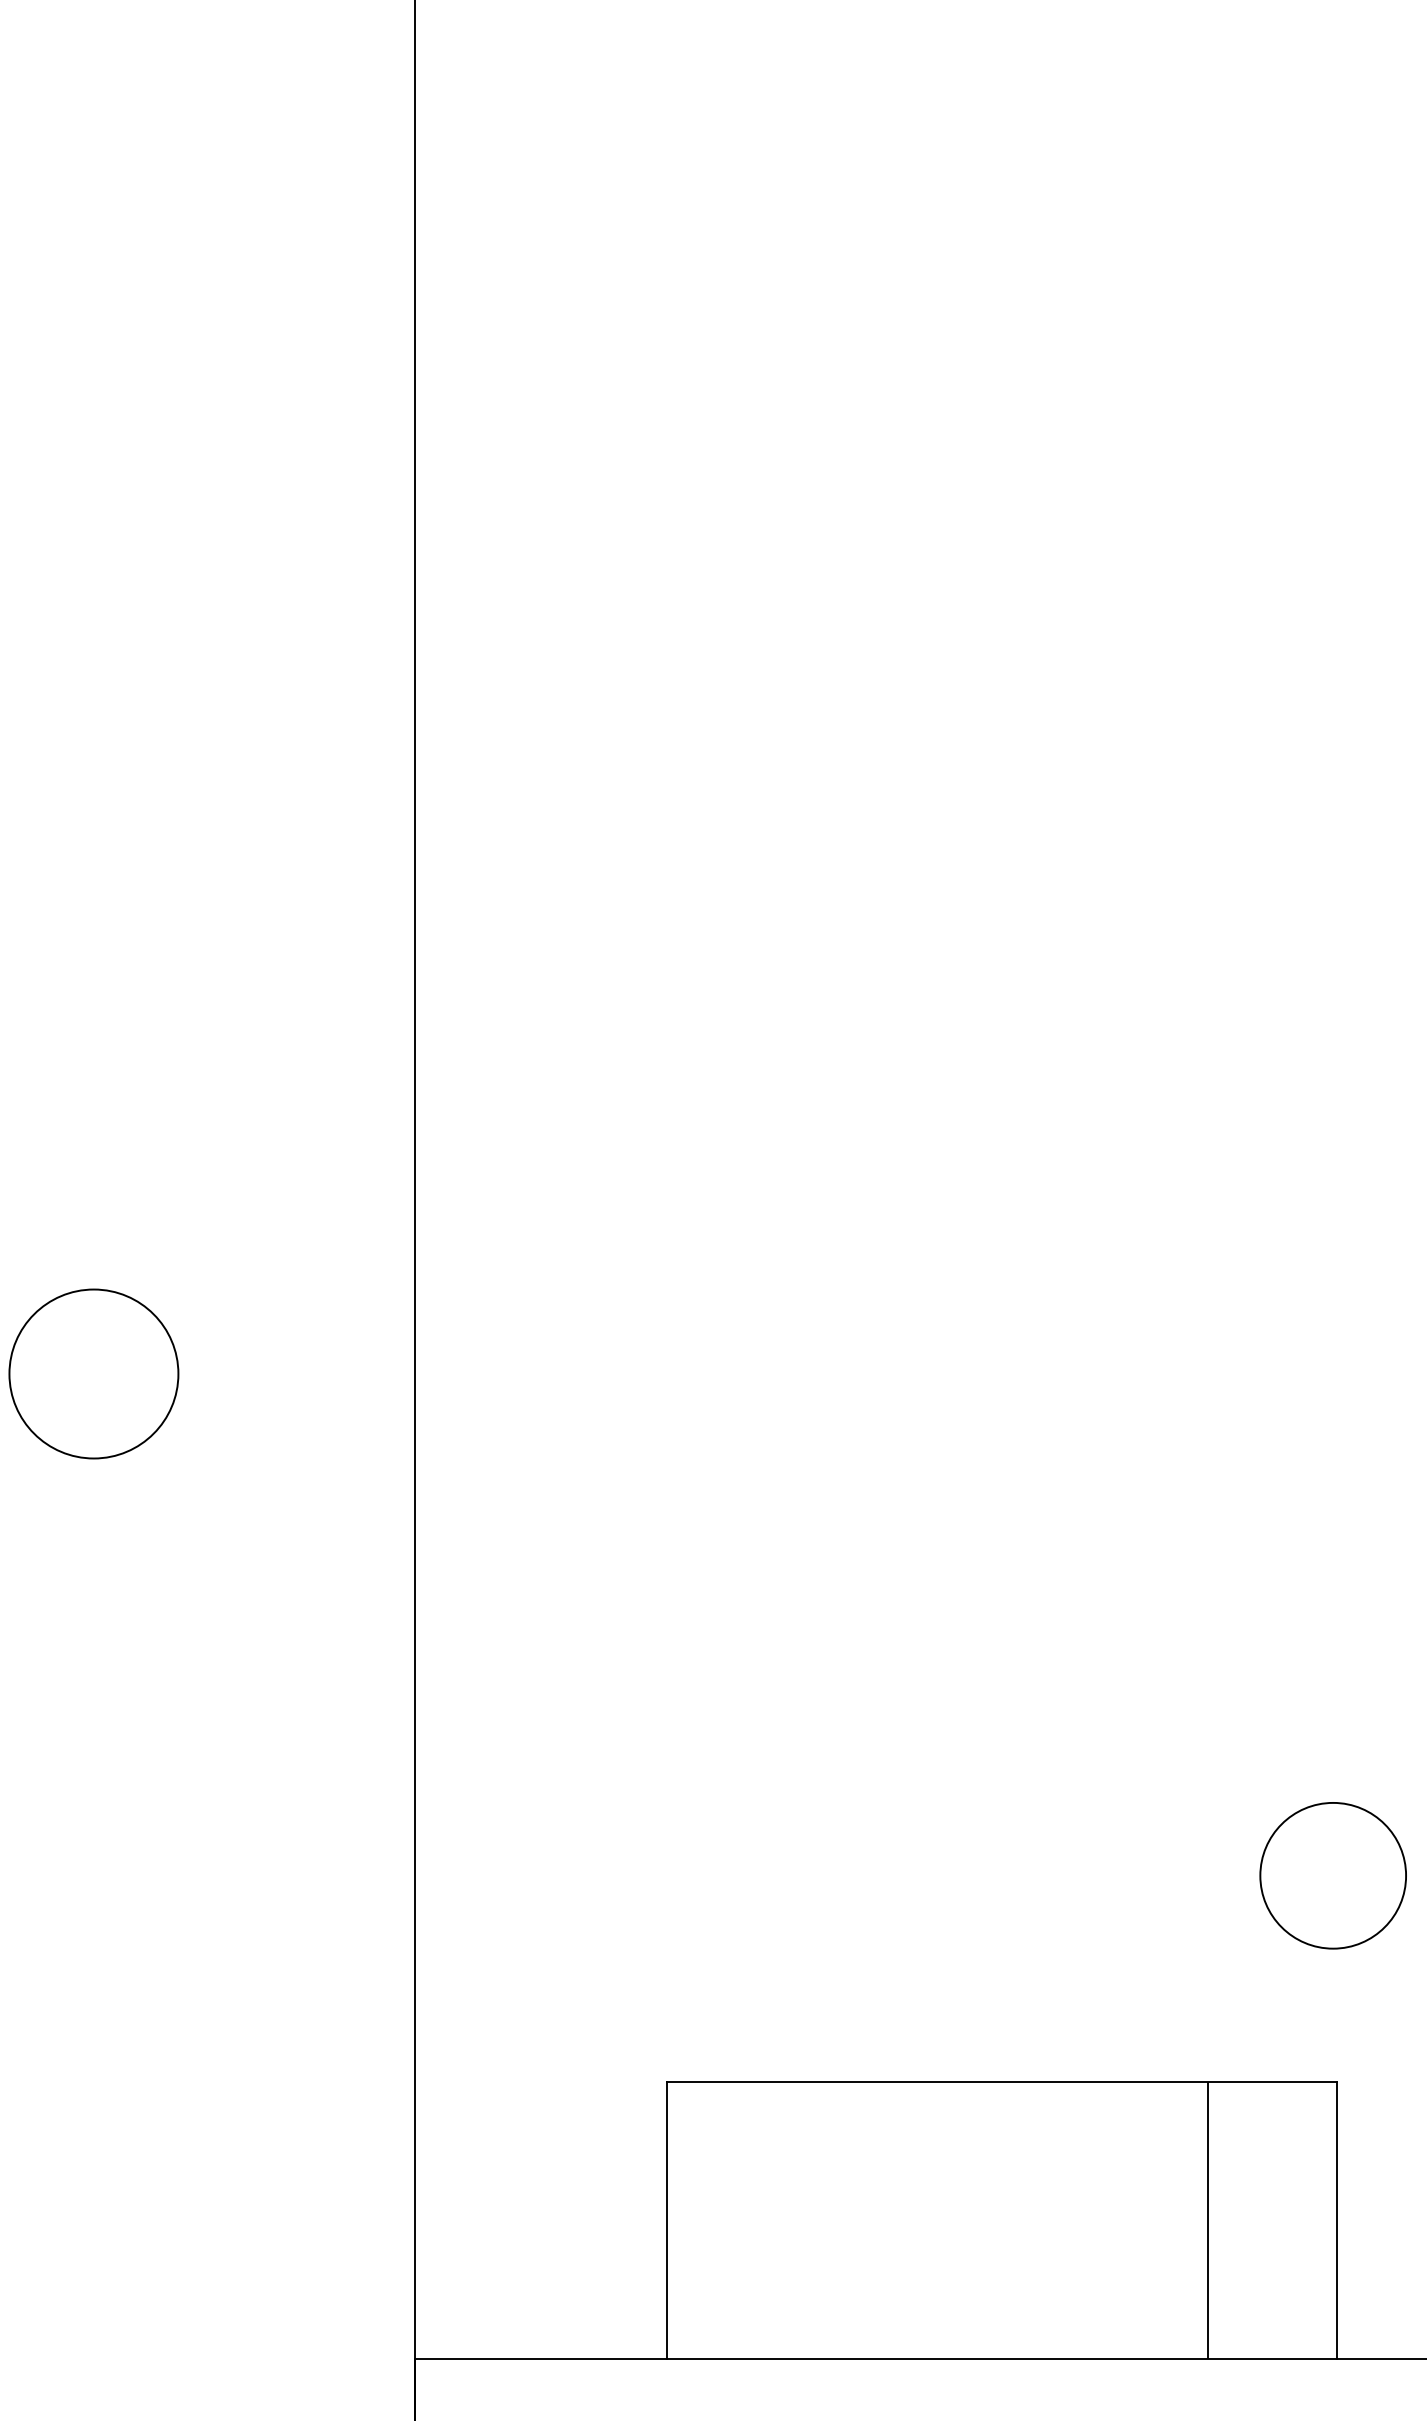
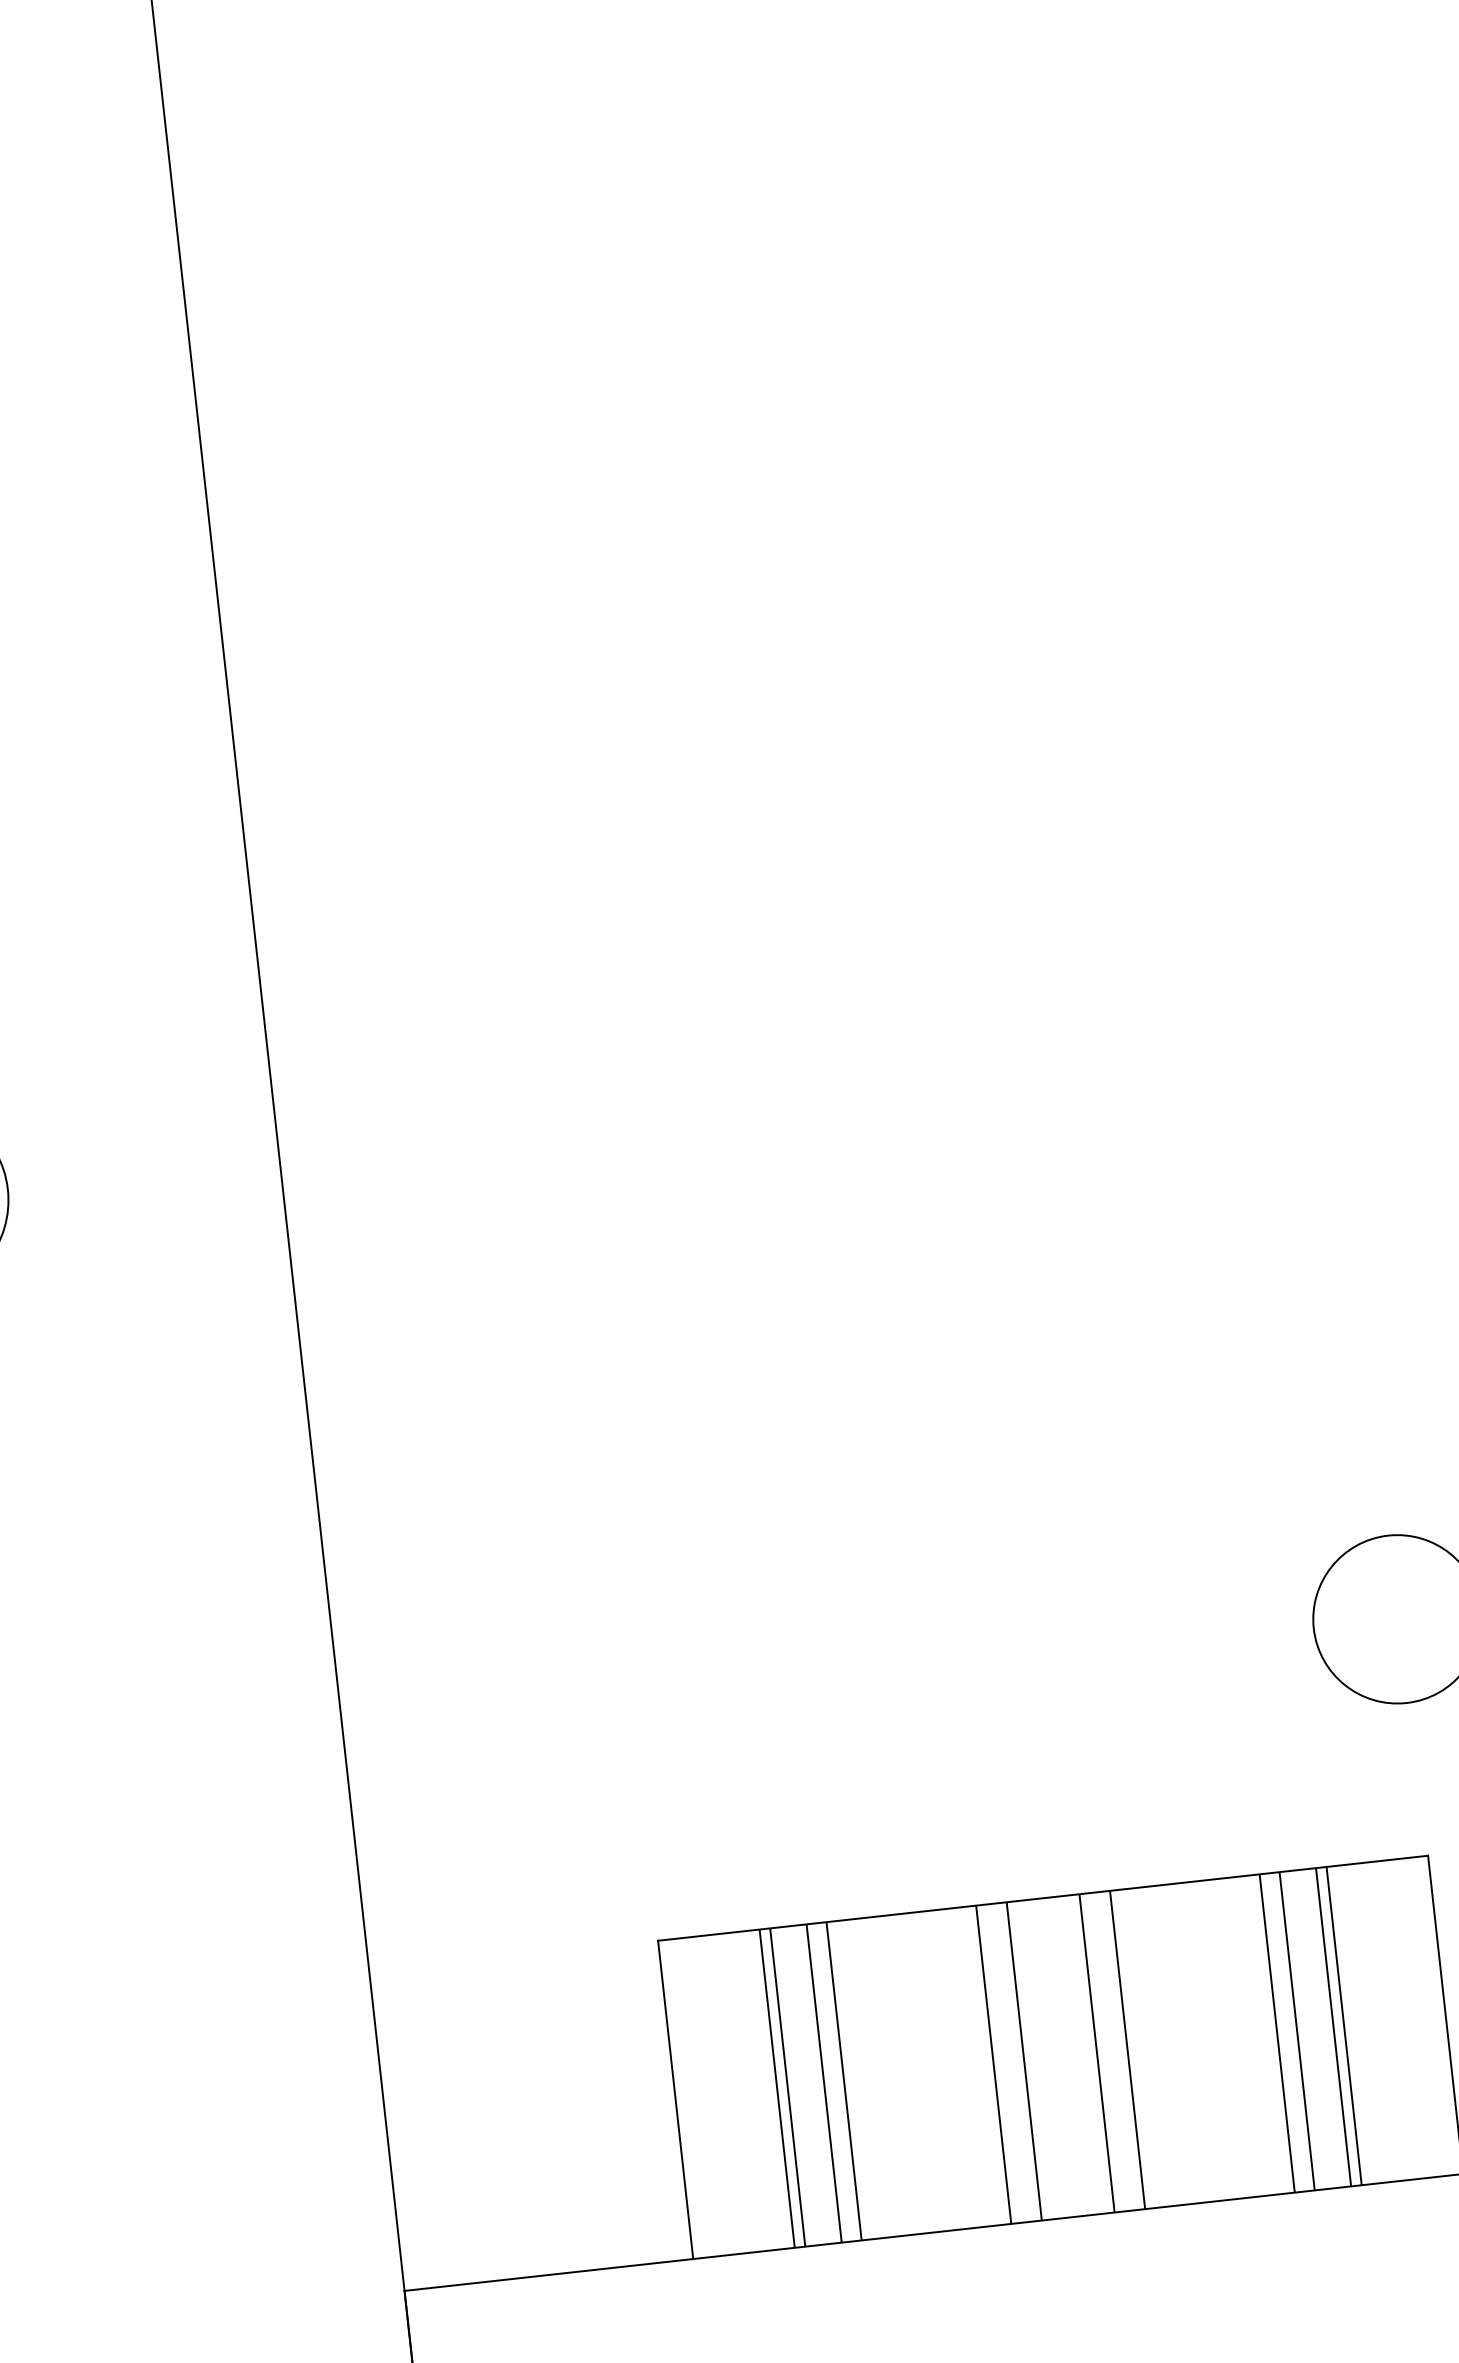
line: (754, 2220) -> (776, 2088), added
line: (764, 2220) -> (788, 2087), added
line: (795, 2220) -> (823, 2083), added
line: (813, 2220) -> (844, 2081), added
line: (943, 2220) -> (993, 2064), added
line: (970, 2220) -> (1024, 2061), added
line: (1033, 2220) -> (1097, 2053), added
line: (1060, 2220) -> (1128, 2049), added
line: (1190, 2220) -> (1277, 2033), added
line: (1239, 2220) -> (1333, 2027), added
line: (1248, 2220) -> (1343, 2025), added

